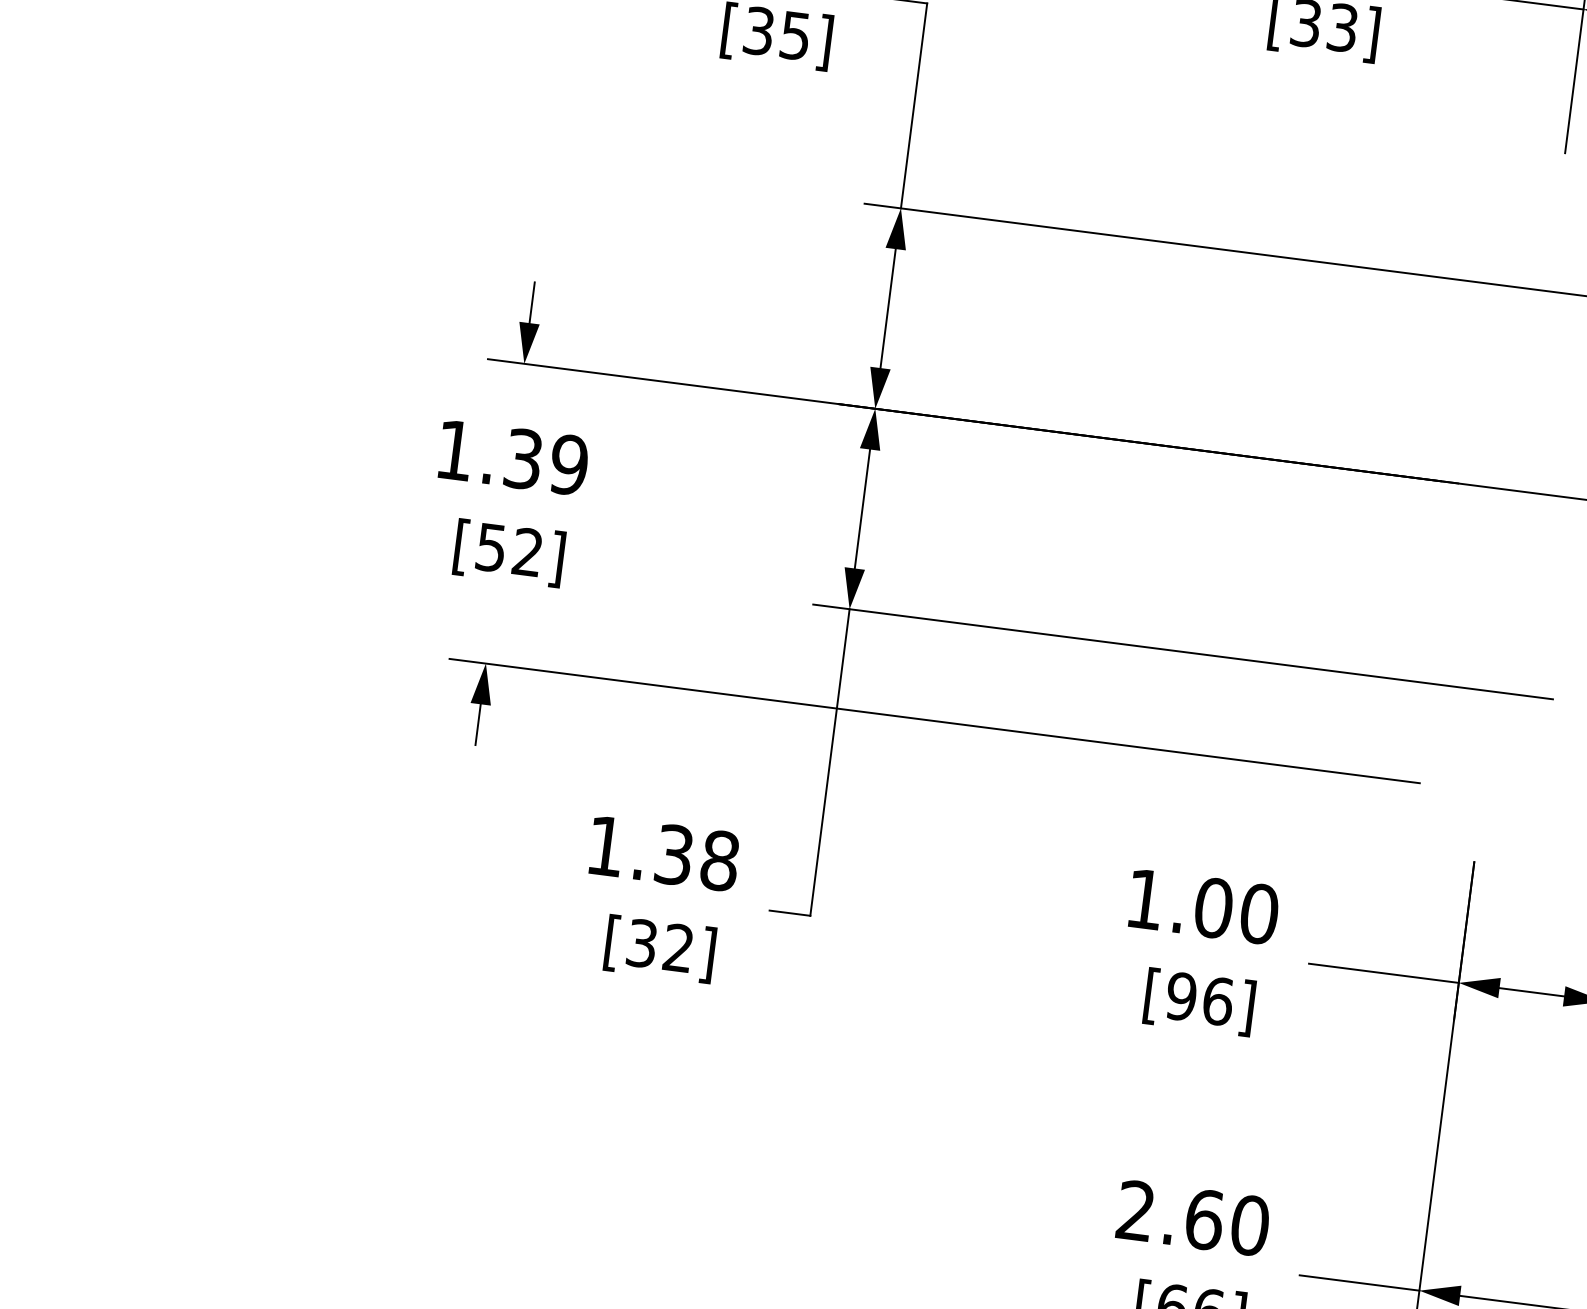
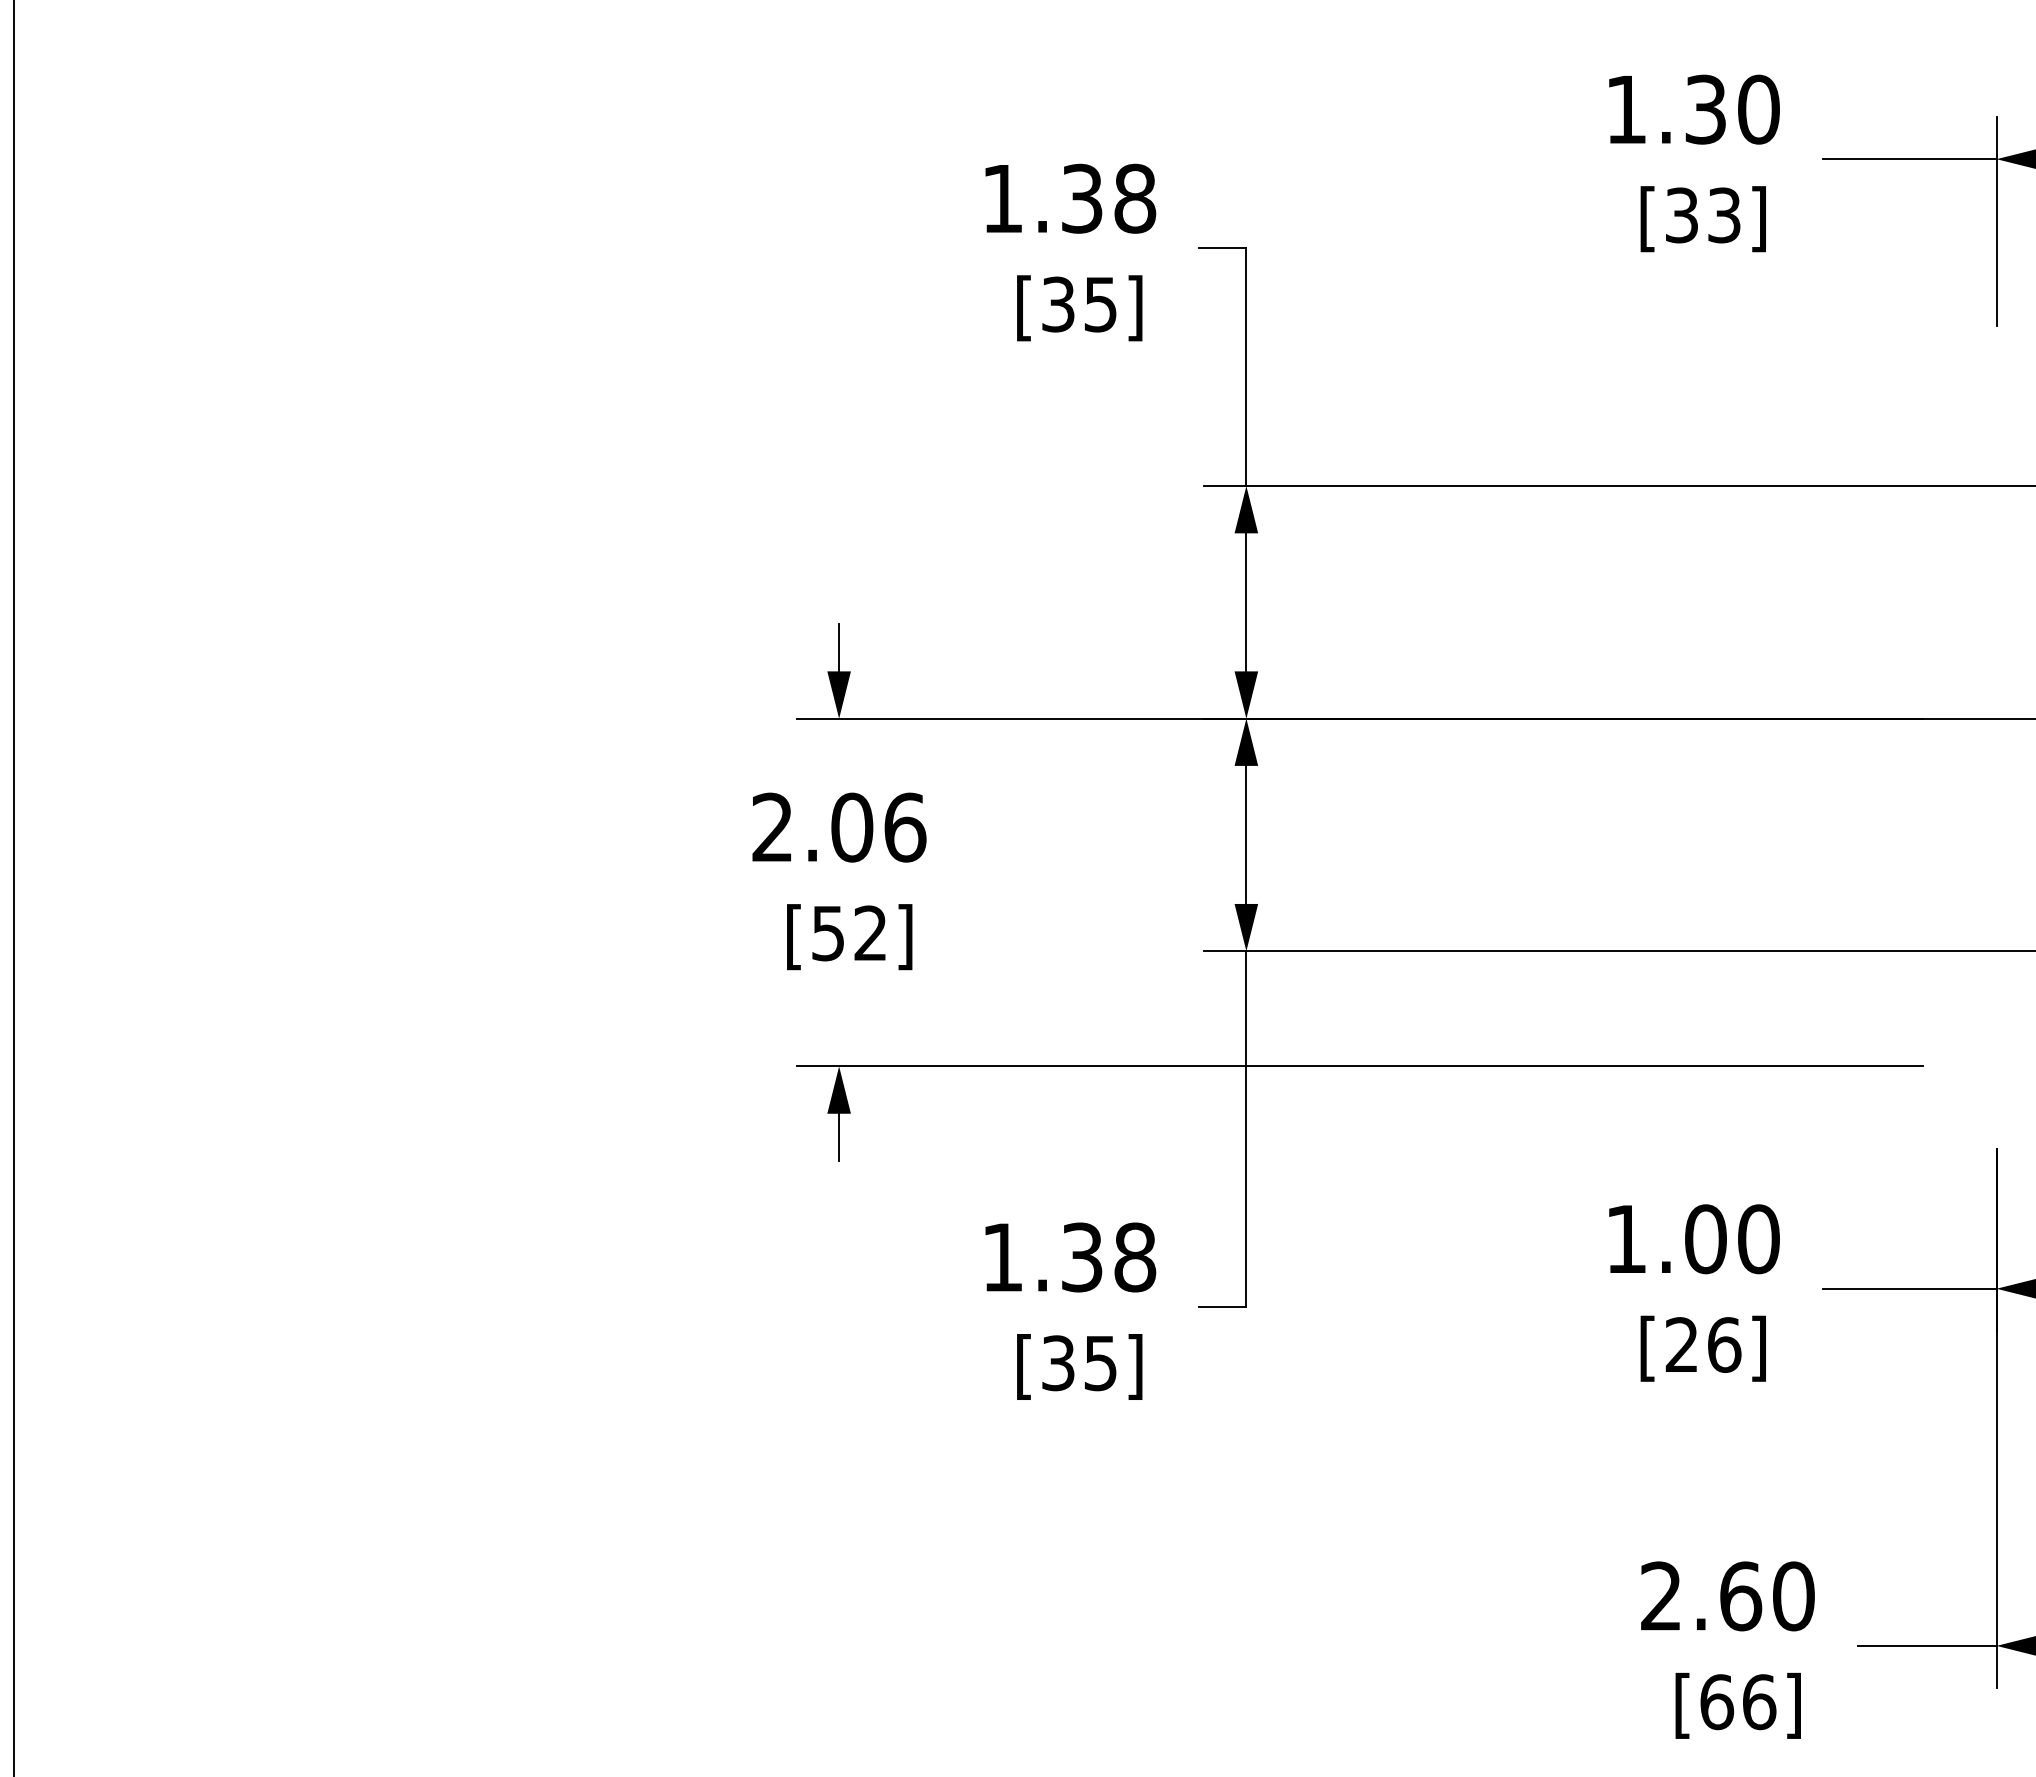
text: (512, 457) -> (839, 827), 1.39 -> 2.06
text: (678, 948) -> (1100, 1363), [32] -> [35]
text: (1181, 996) -> (1681, 1344), [96] -> [26]

